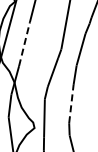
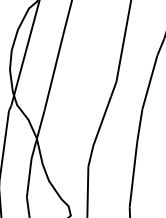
line: (24, 44) -> (53, 73), dashed -> solid
line: (71, 103) -> (133, 173), dashed -> solid

